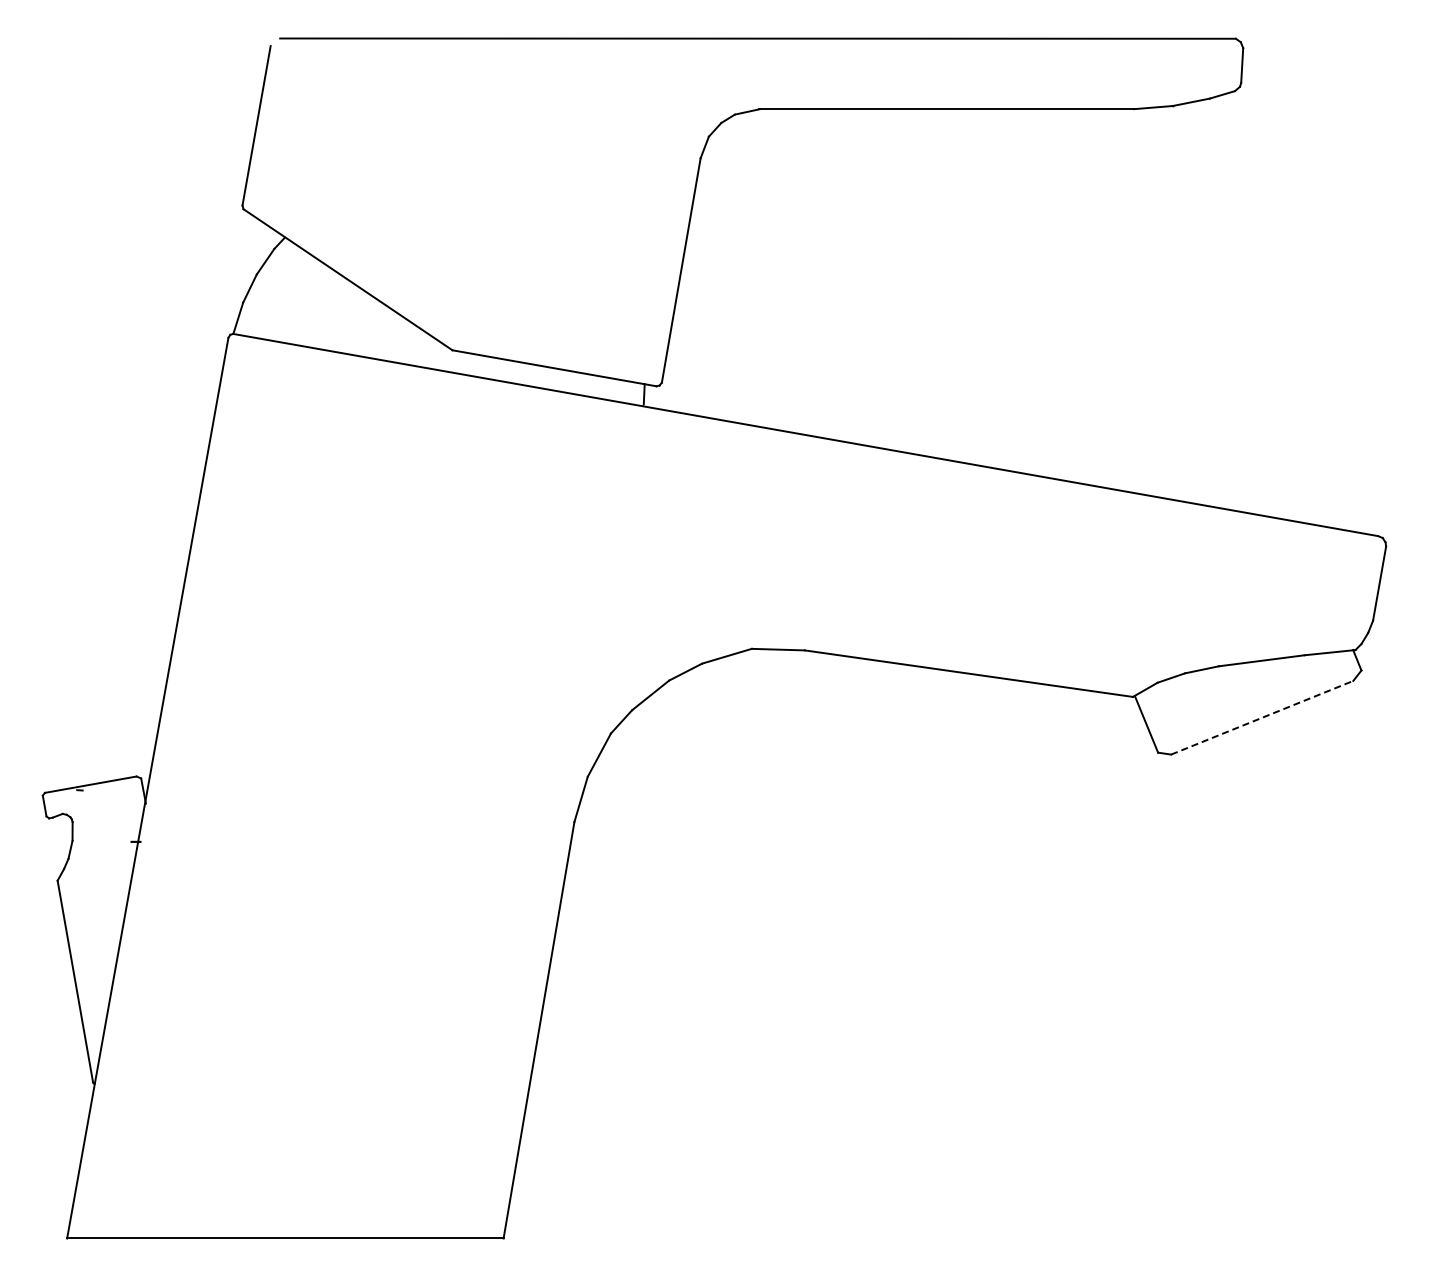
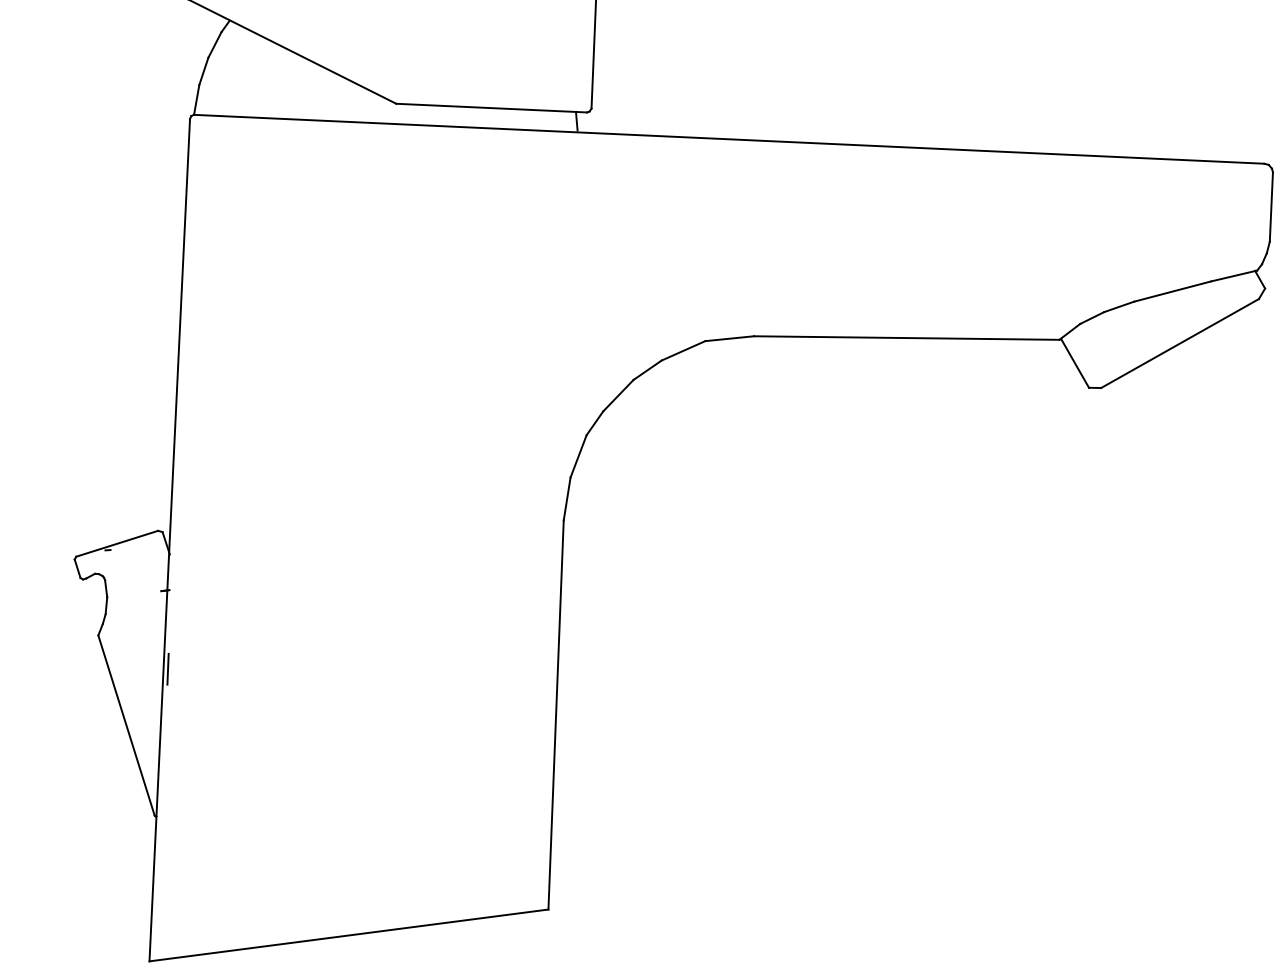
line: (1262, 717) -> (1180, 343), dashed -> solid
line: (127, 926) -> (167, 669), added

